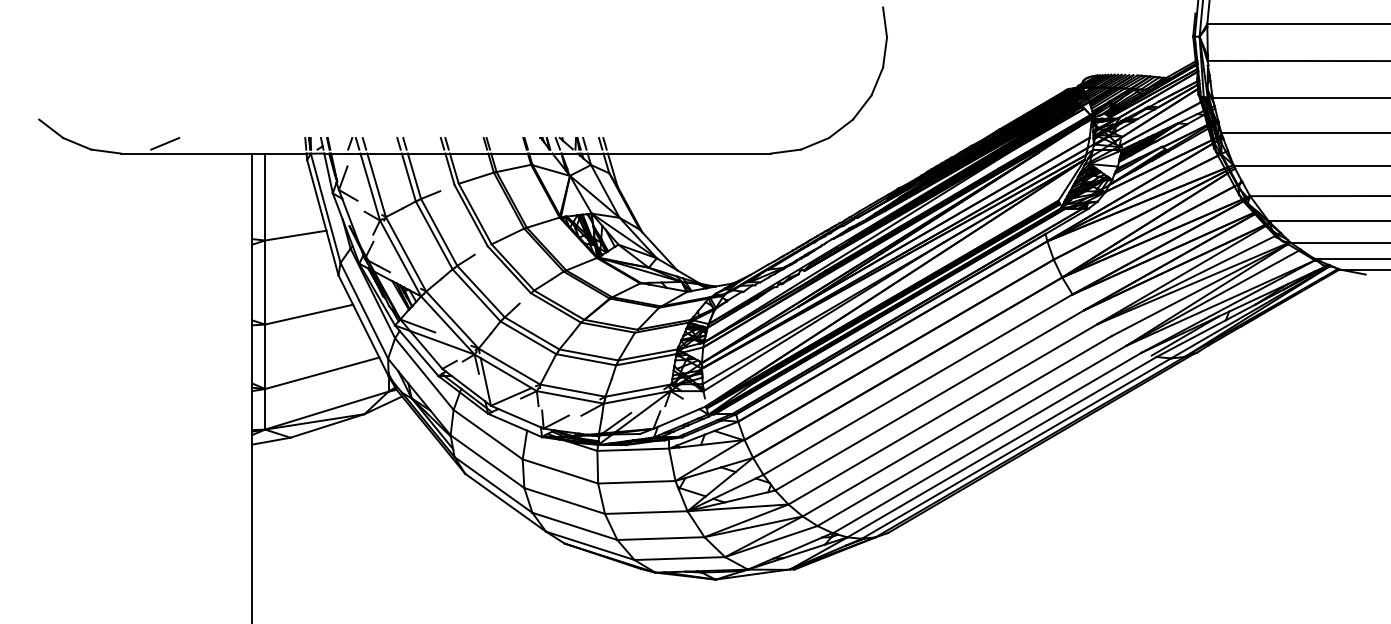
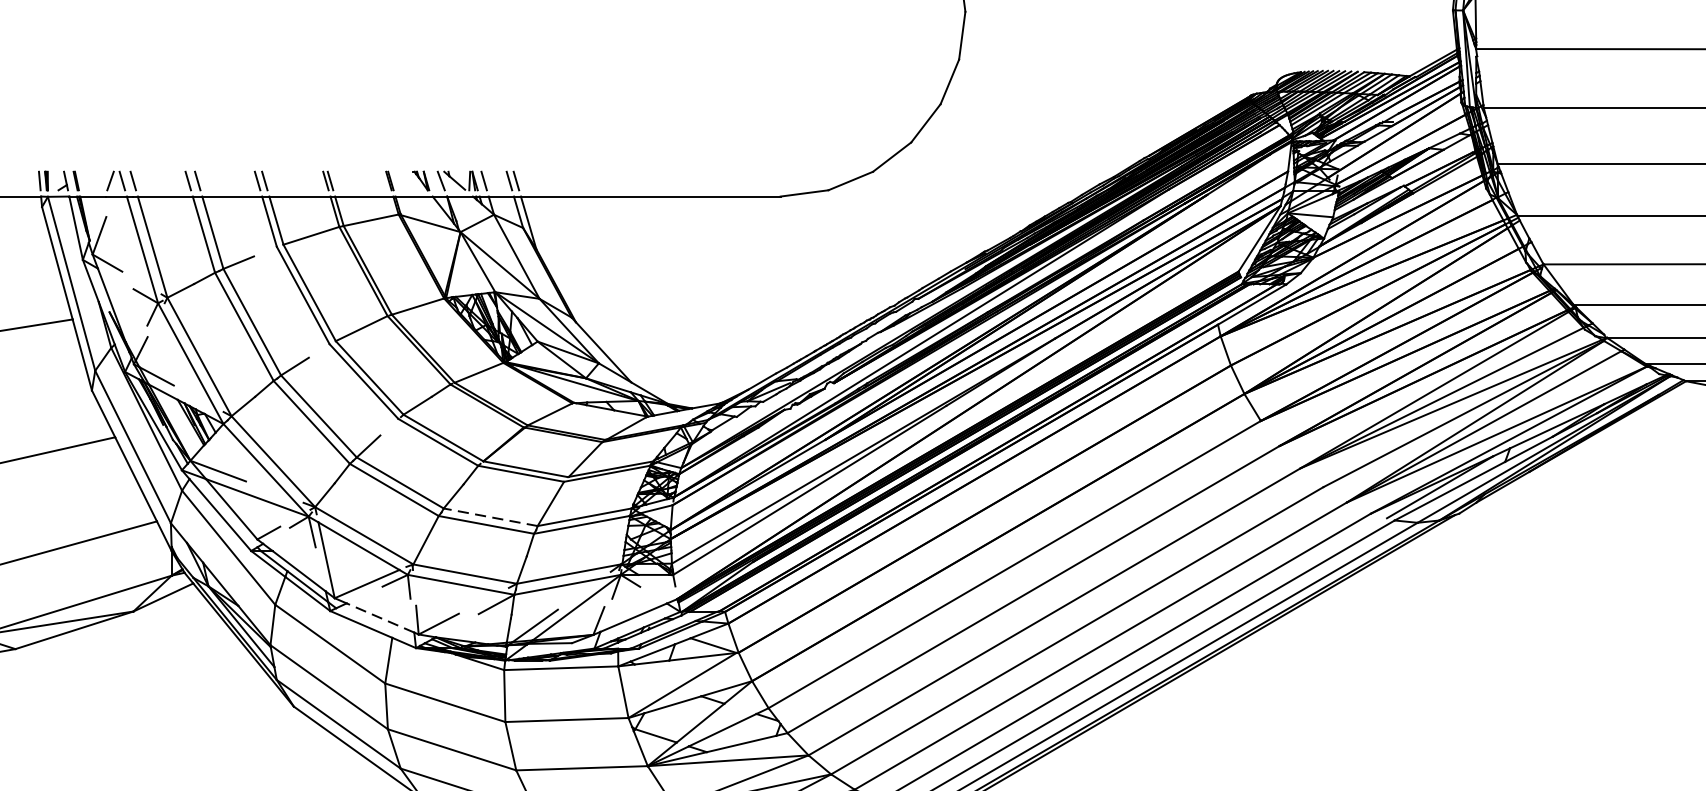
line: (588, 354) -> (490, 516), solid -> dashed
line: (519, 418) -> (380, 618), solid -> dashed

